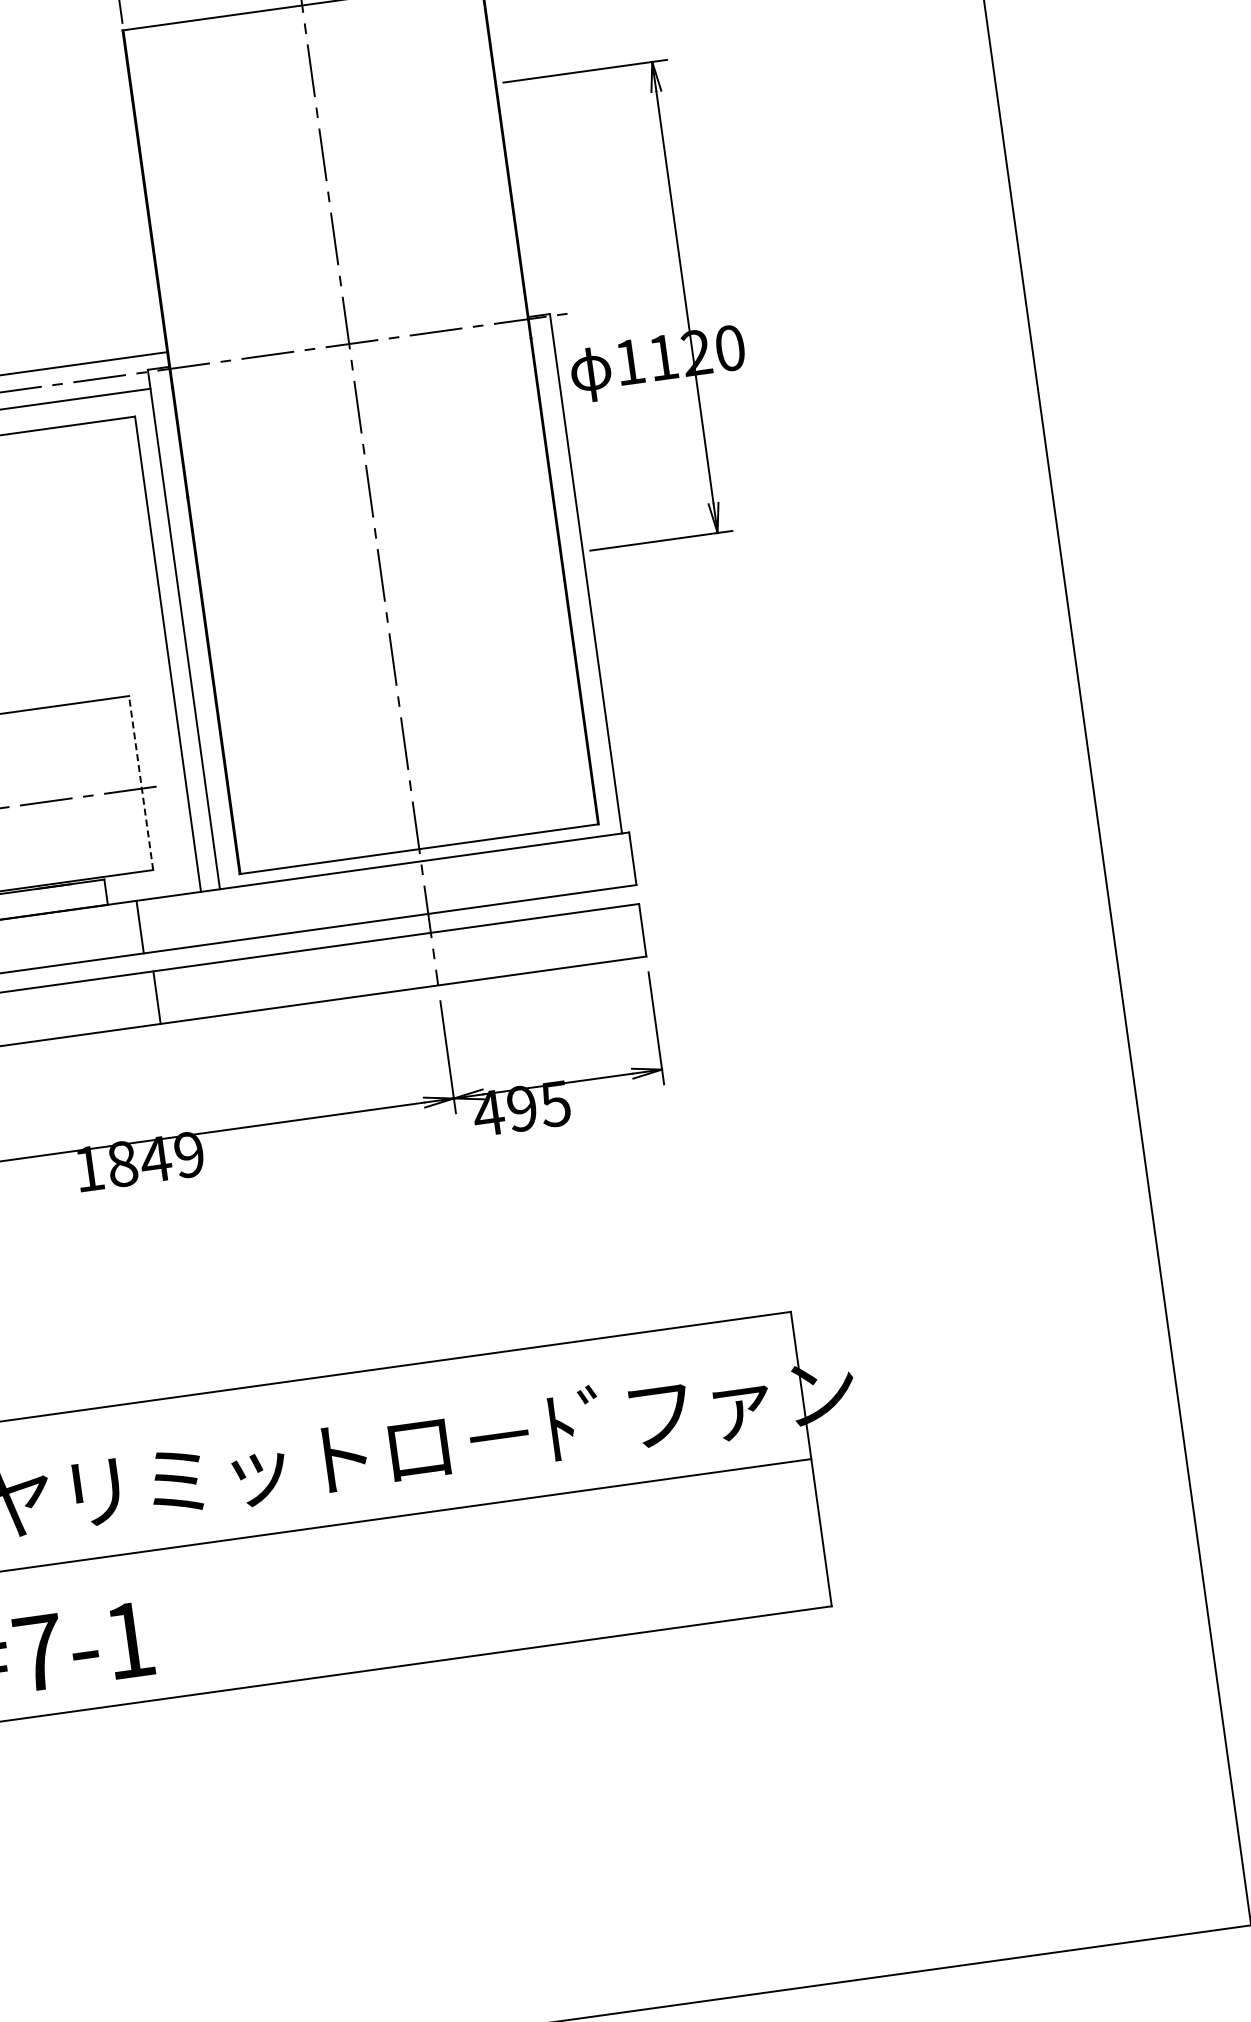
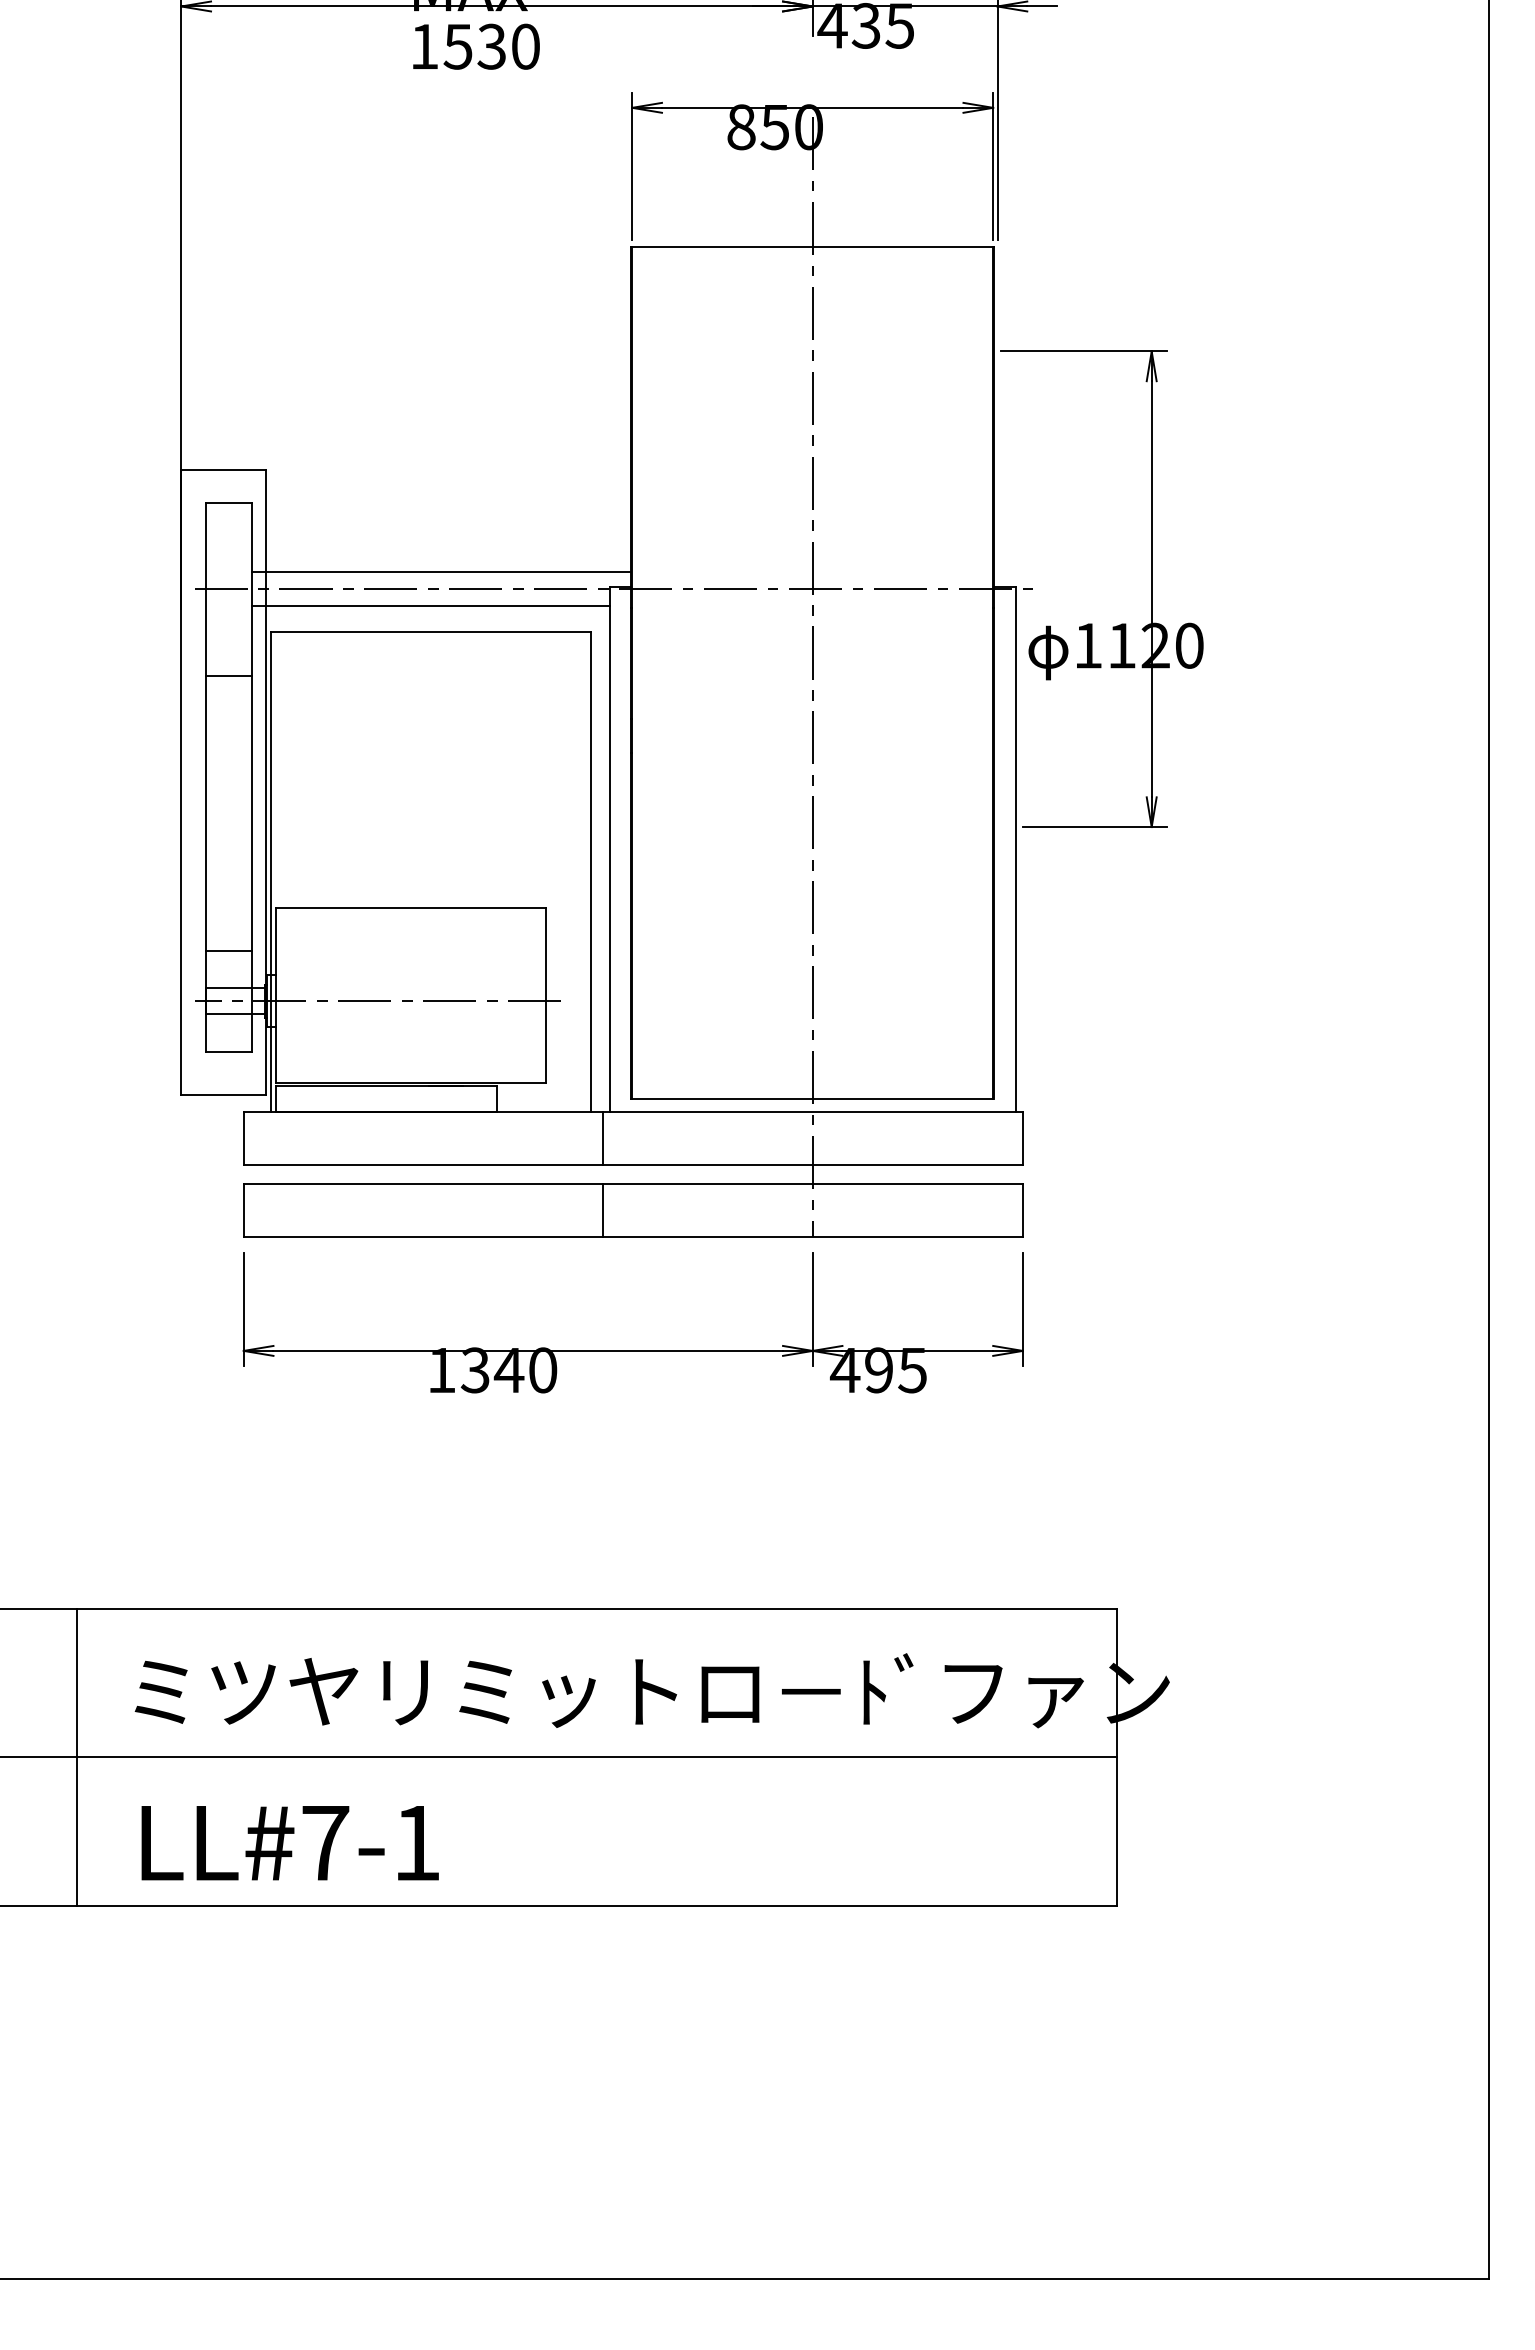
line: (141, 783) -> (546, 995), dashed -> solid
line: (140, 926) -> (602, 1137), moved
line: (156, 996) -> (602, 1209), moved
text: (155, 1159) -> (508, 1370), 1849 -> 1340

